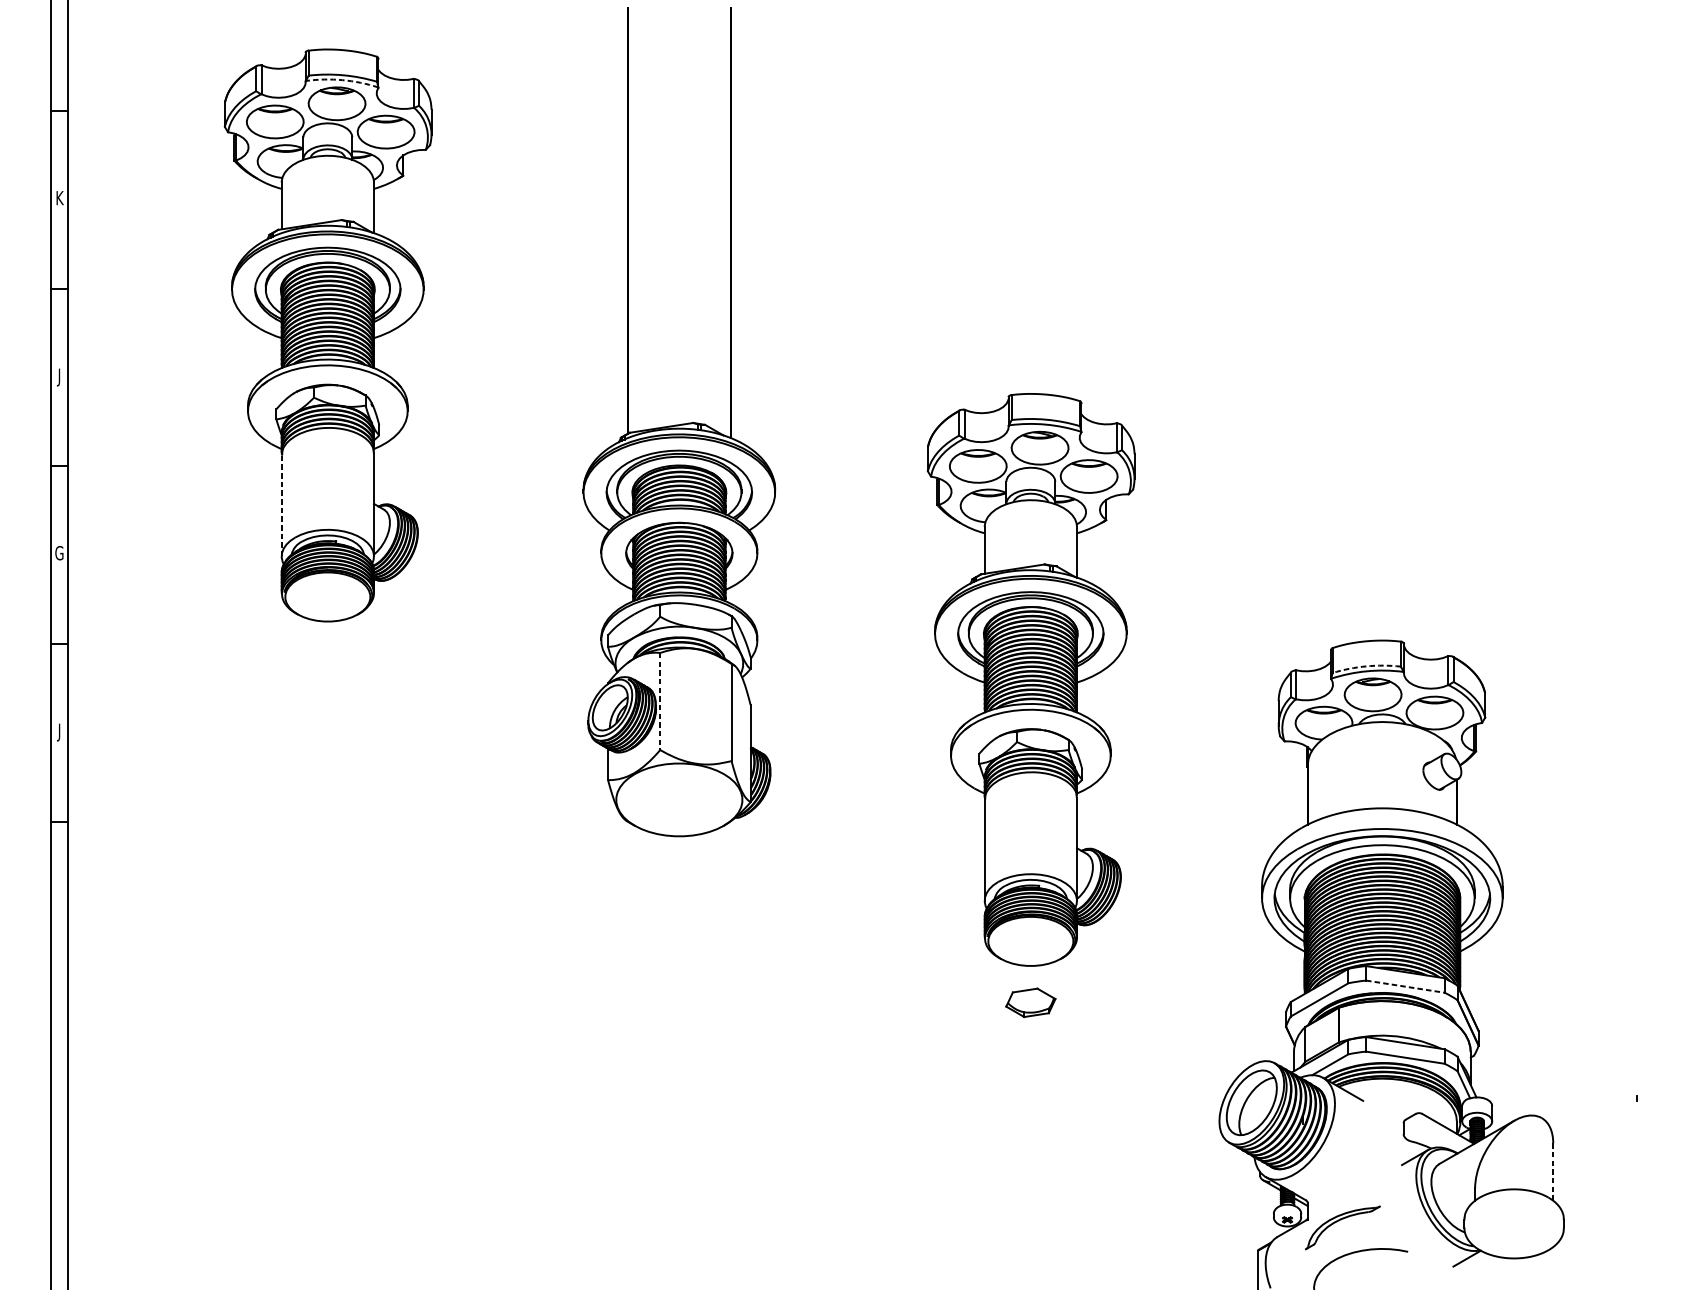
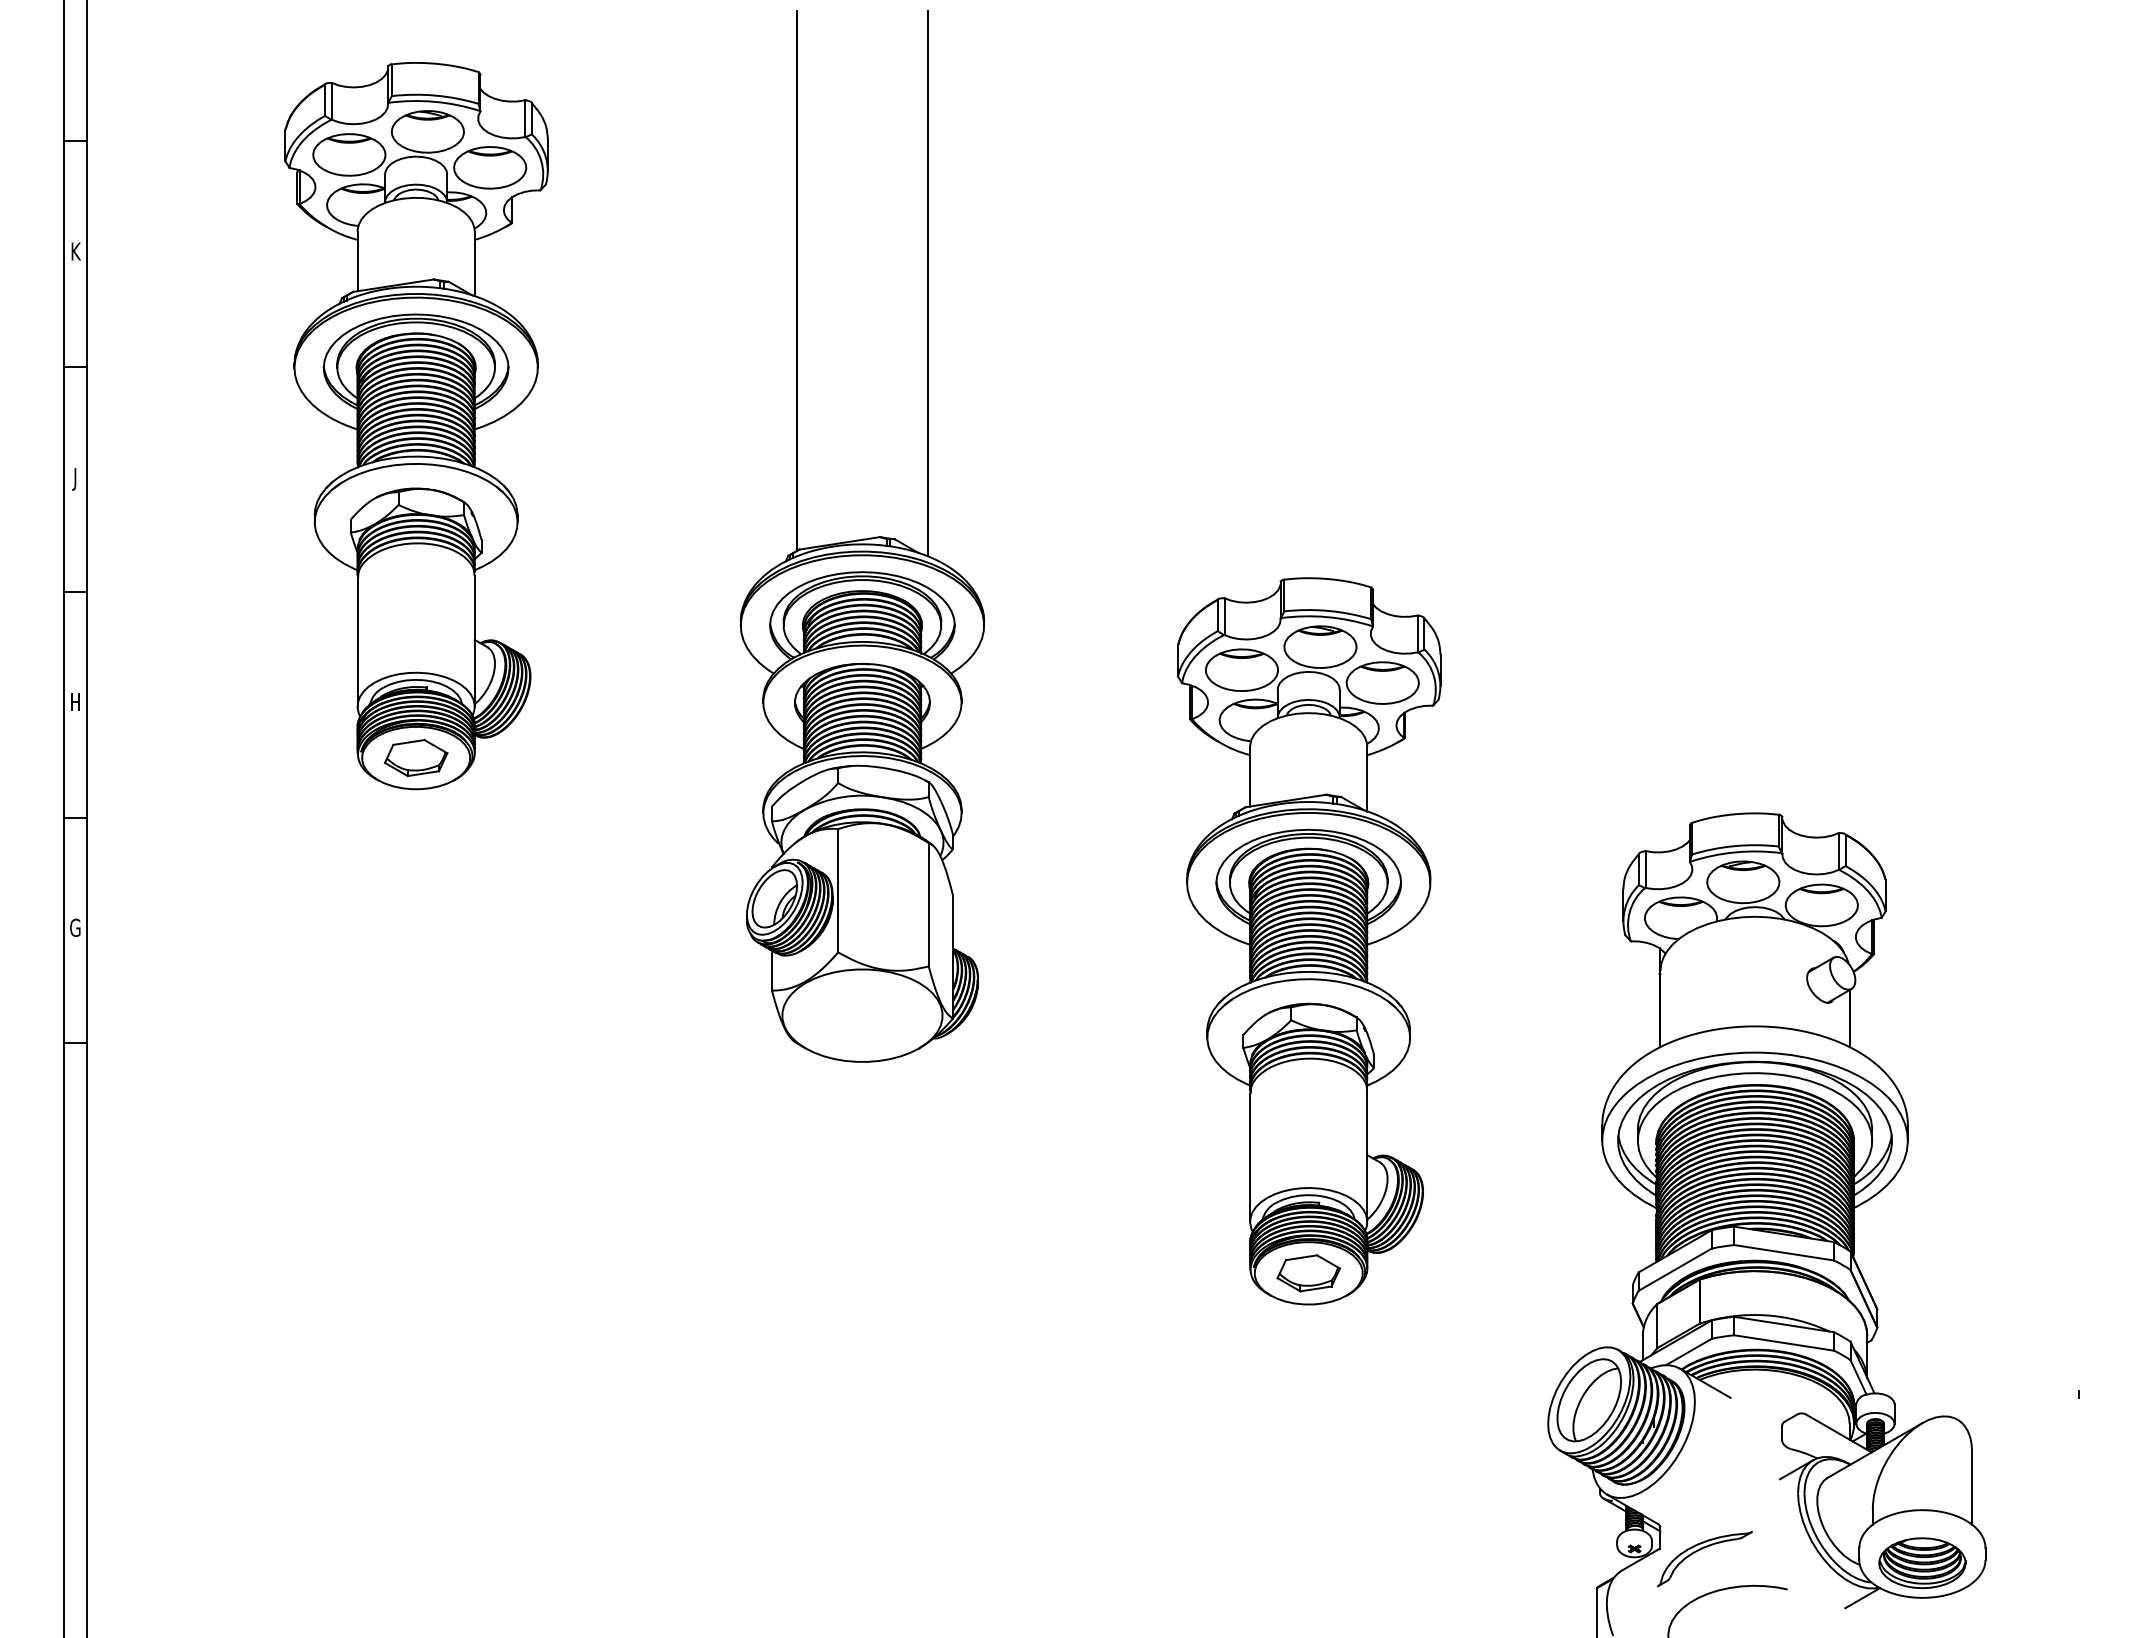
arc: (342, 79) -> (434, 101), dashed -> solid
line: (281, 505) -> (357, 642), dashed -> solid
text: (59, 553) -> (75, 702), G -> H
part: (327, 597) -> (415, 758), added
arc: (1366, 666) -> (1734, 846), dashed -> solid
part: (1030, 680) -> (1308, 941), moved
line: (660, 701) -> (838, 890), dashed -> solid
text: (59, 732) -> (75, 929), J -> G
line: (1405, 986) -> (1784, 1252), dashed -> solid
line: (1552, 1171) -> (1971, 1487), dashed -> solid
part: (1514, 1231) -> (1922, 1563), added

